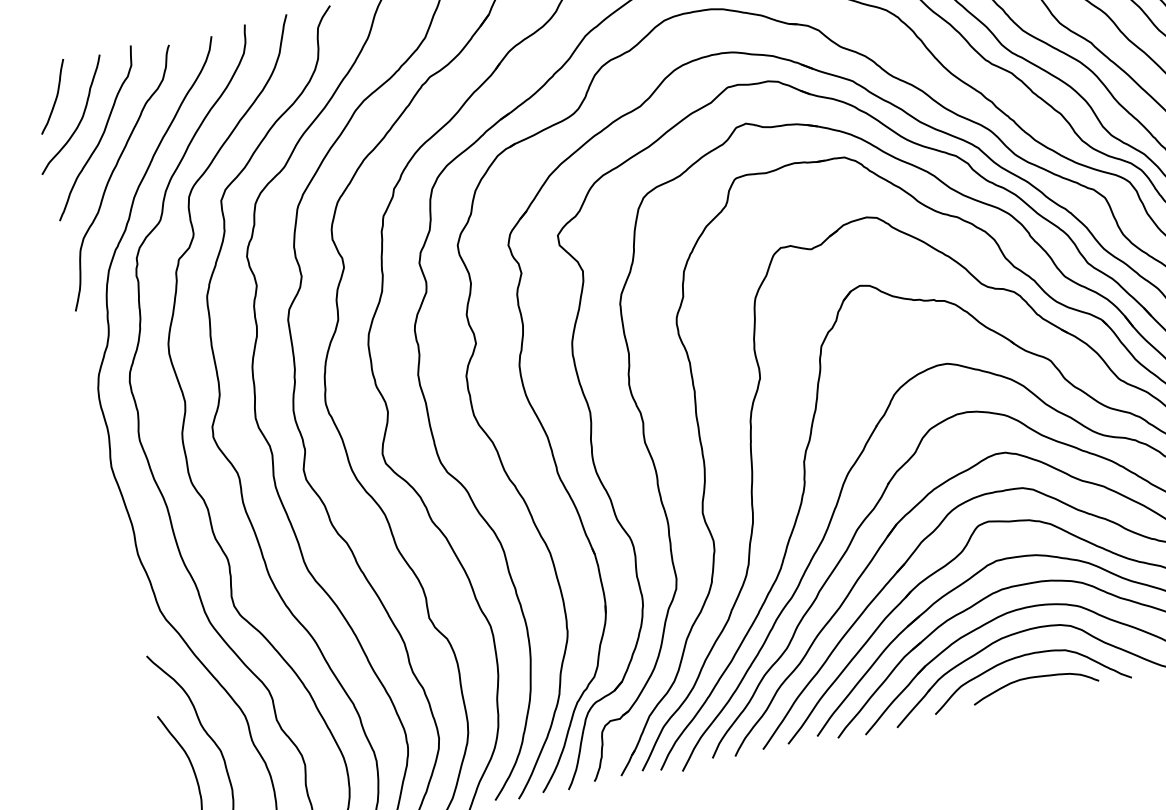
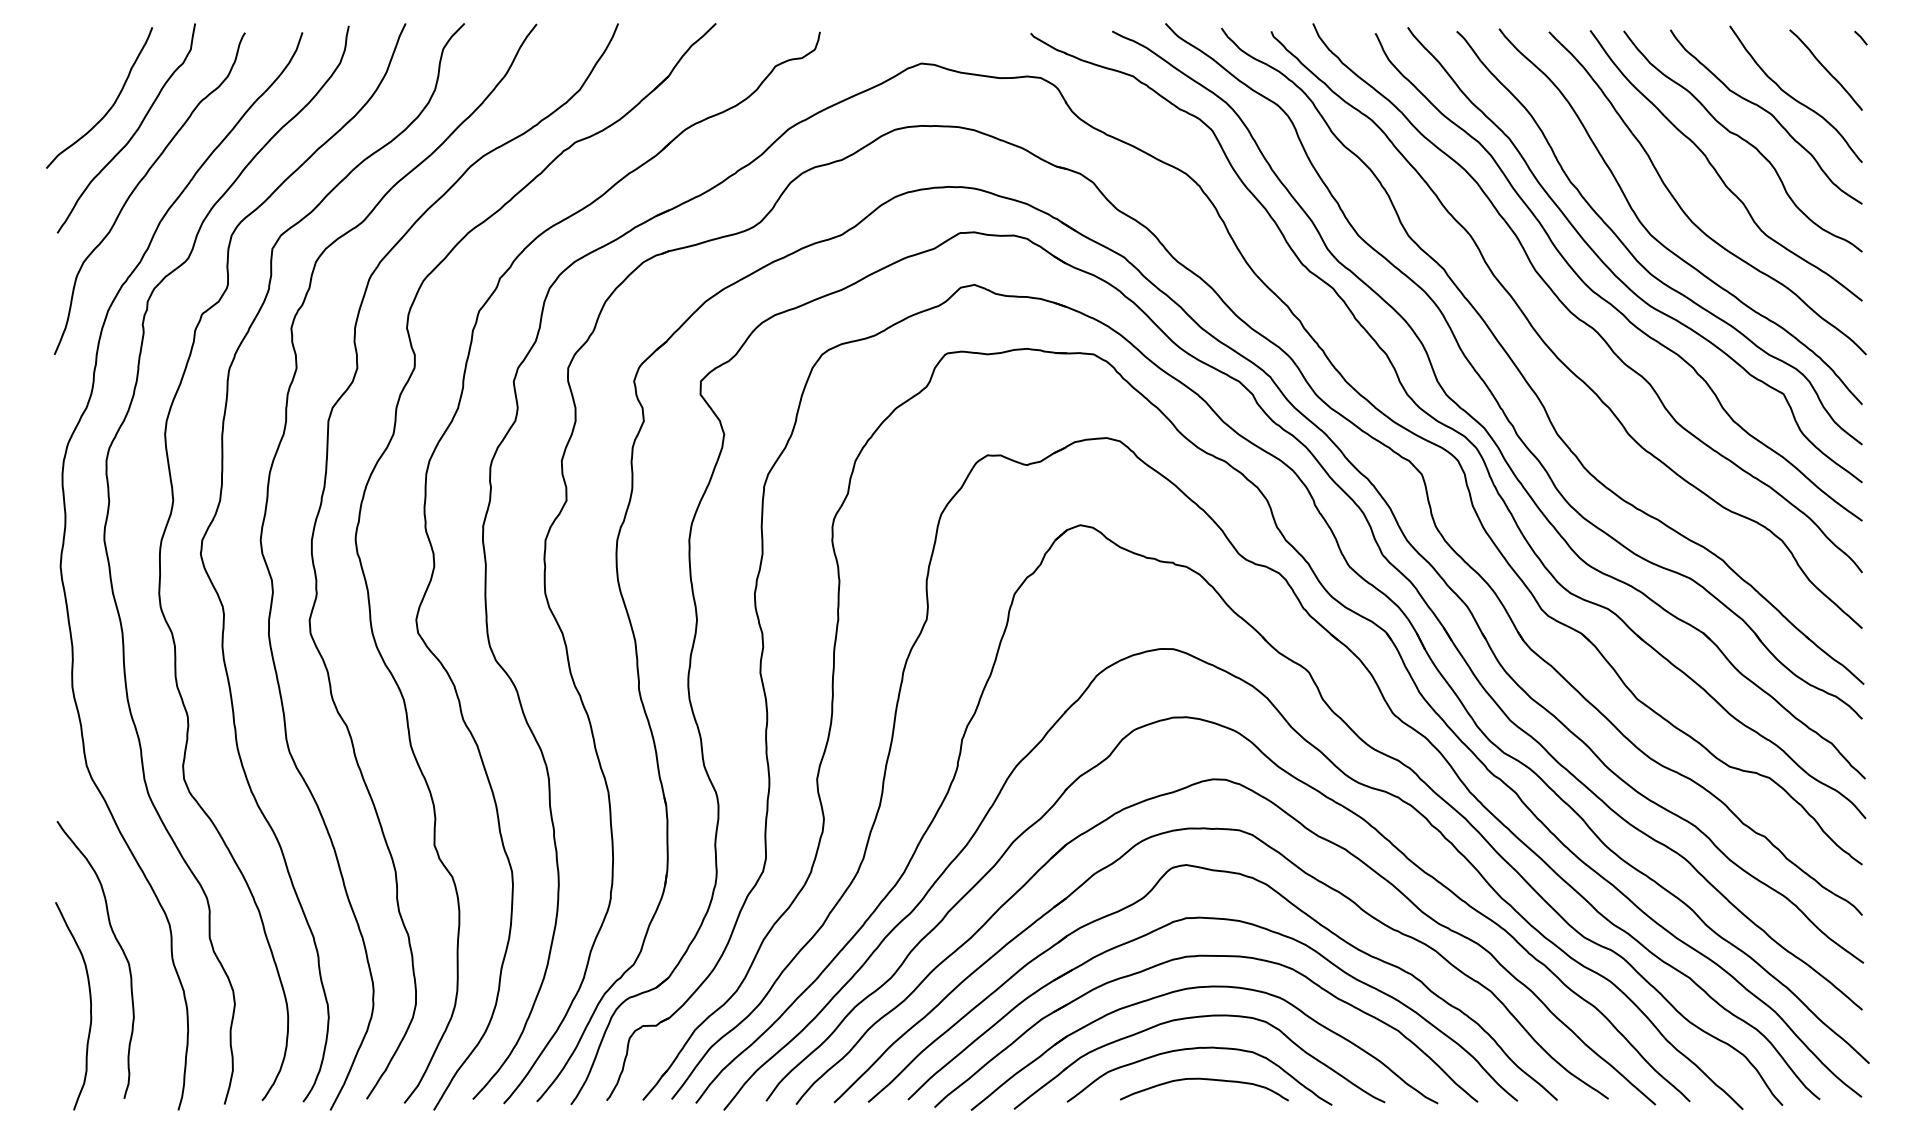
curve: (55, 97) -> (84, 71), removed

